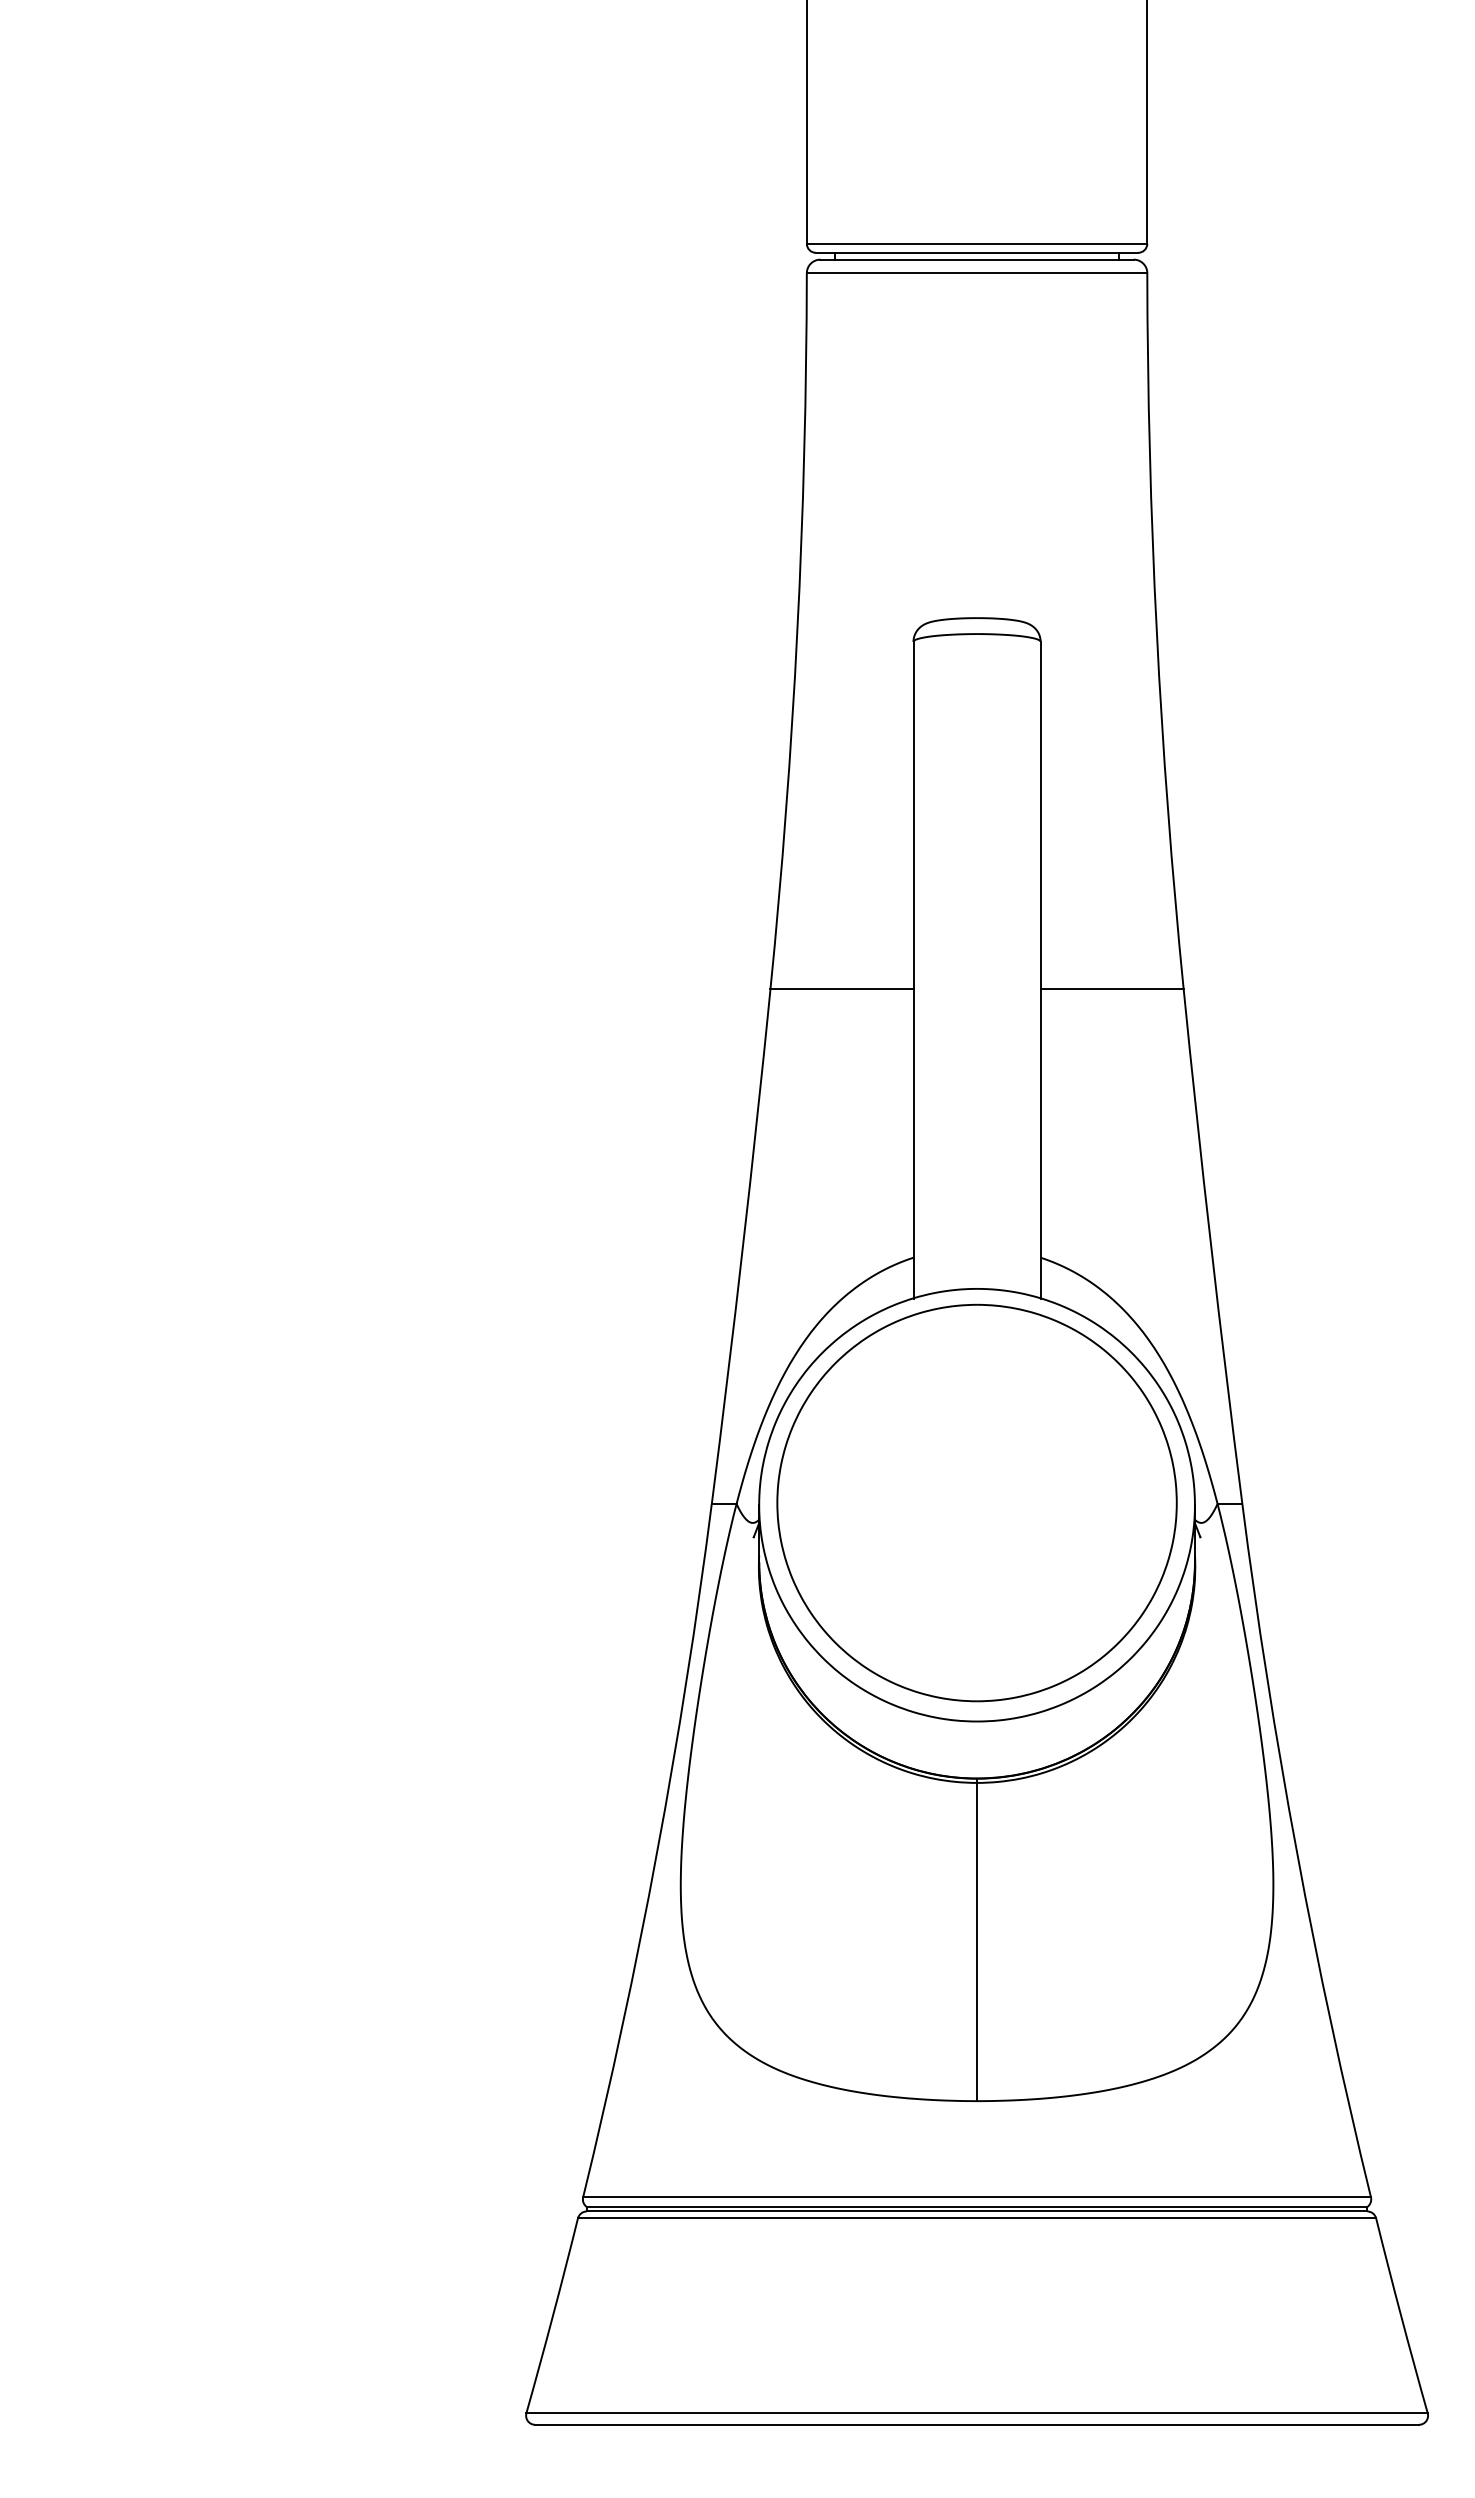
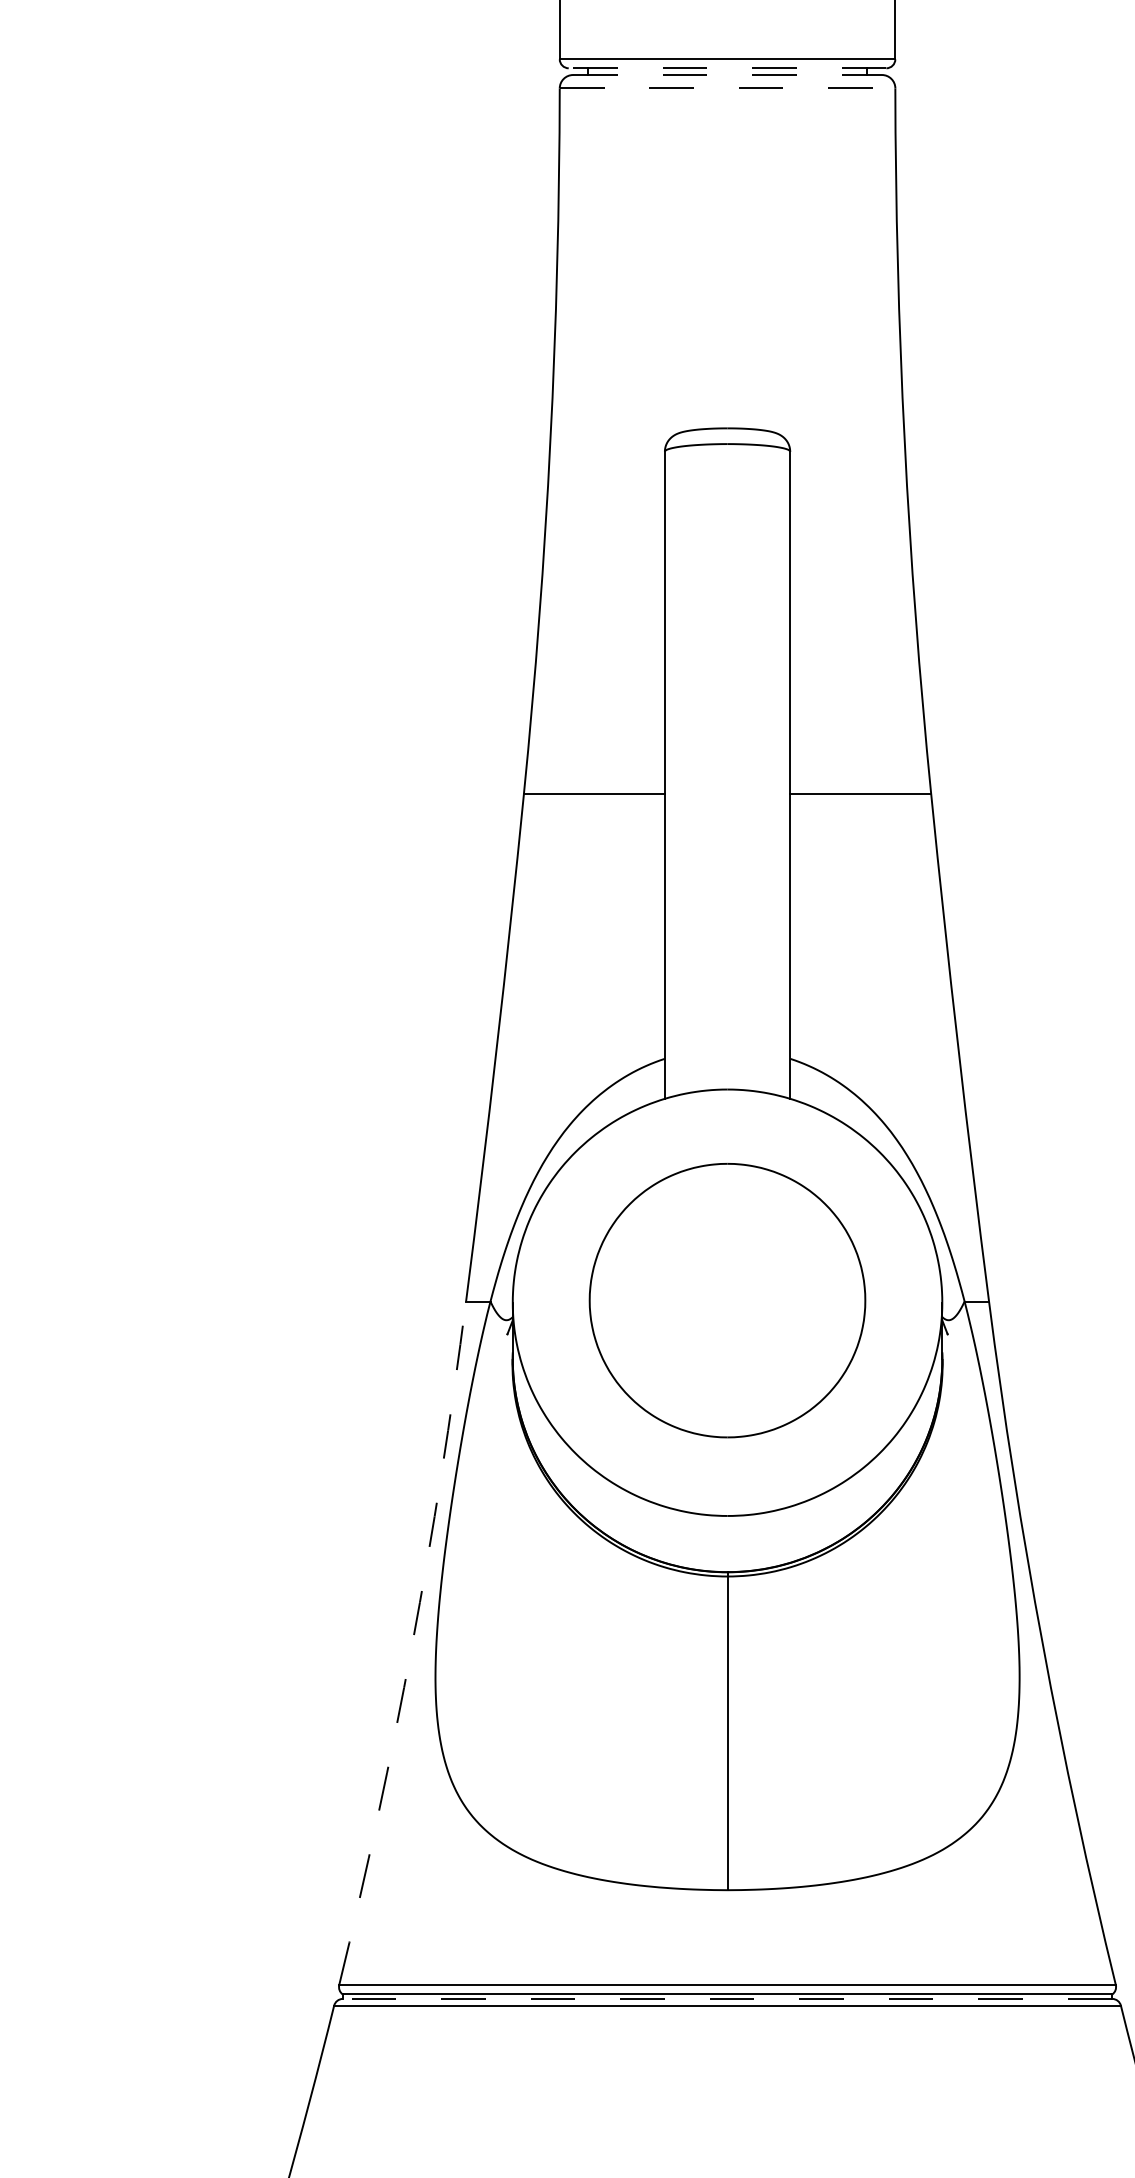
line: (976, 252) -> (726, 67), solid -> dashed
line: (977, 259) -> (727, 74), solid -> dashed
line: (977, 273) -> (727, 88), solid -> dashed
part: (976, 1502) -> (726, 1300), size x0.7
arc: (657, 1852) -> (412, 1645), solid -> dashed
line: (976, 2211) -> (726, 1998), solid -> dashed

